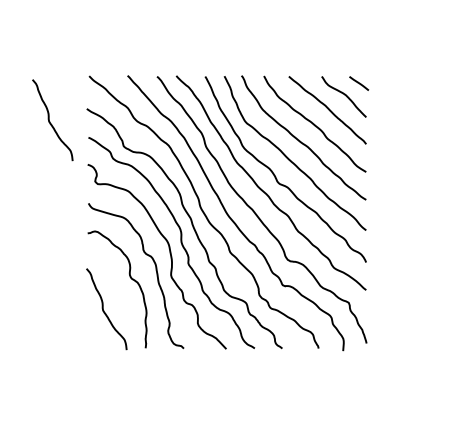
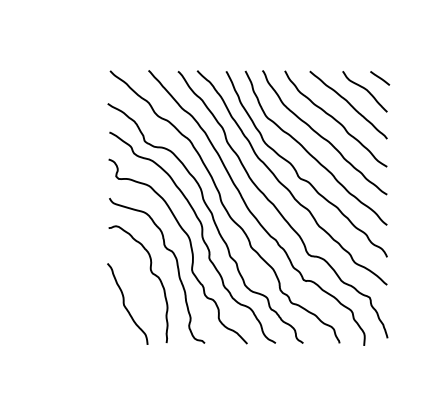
curve: (50, 121) -> (71, 116), removed

